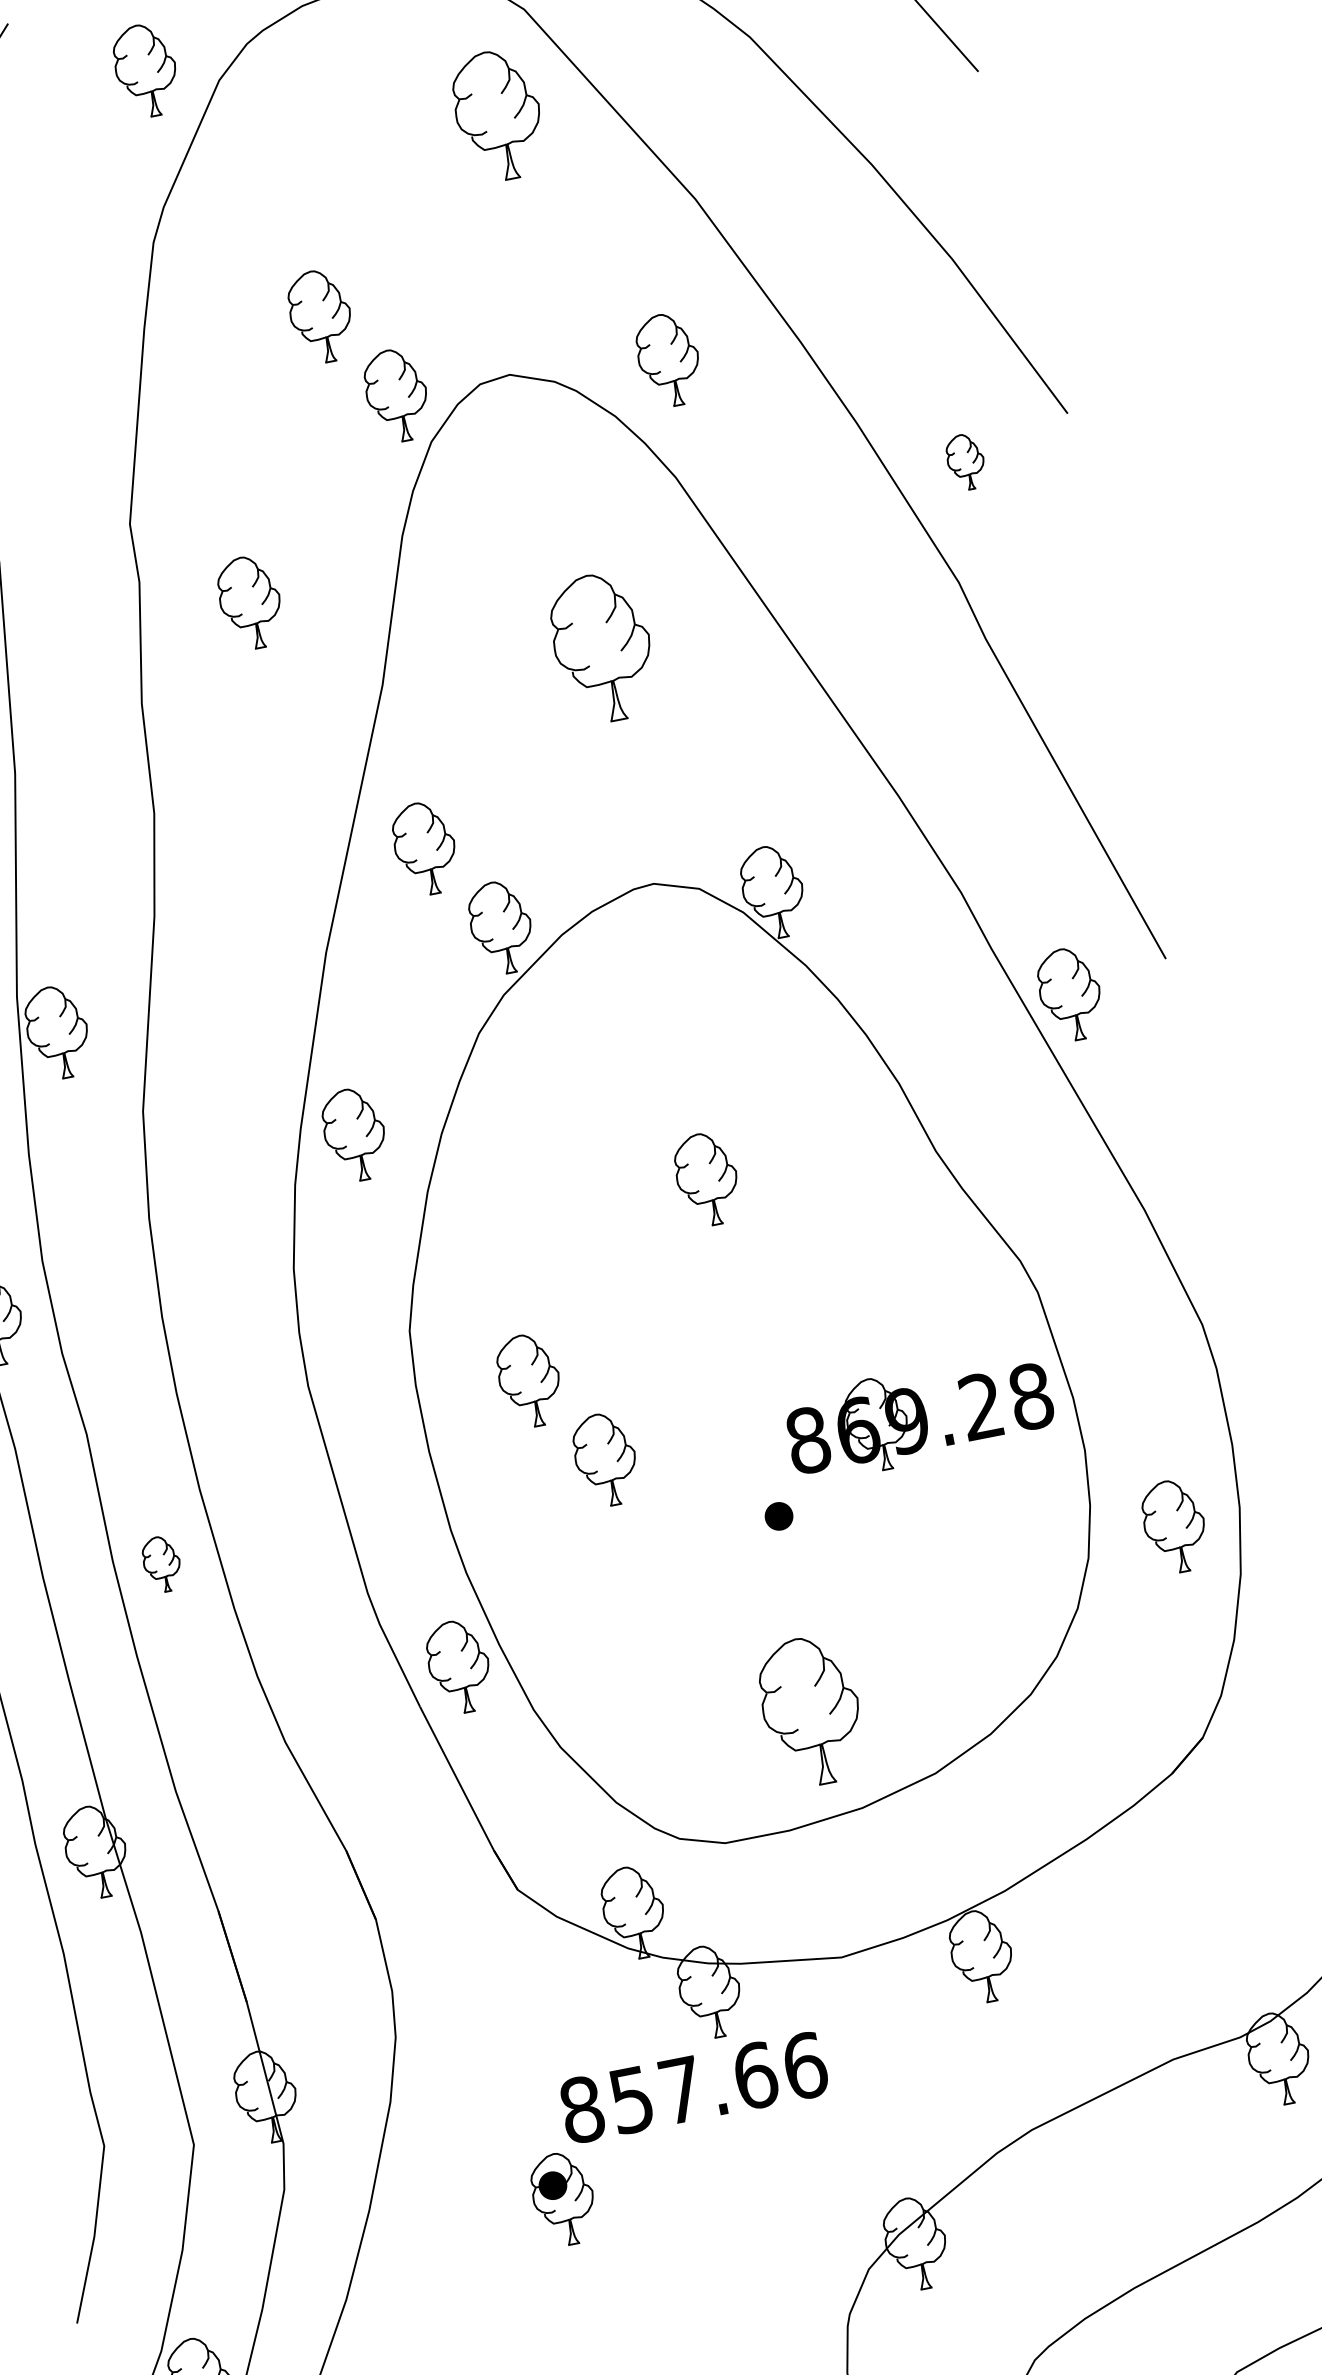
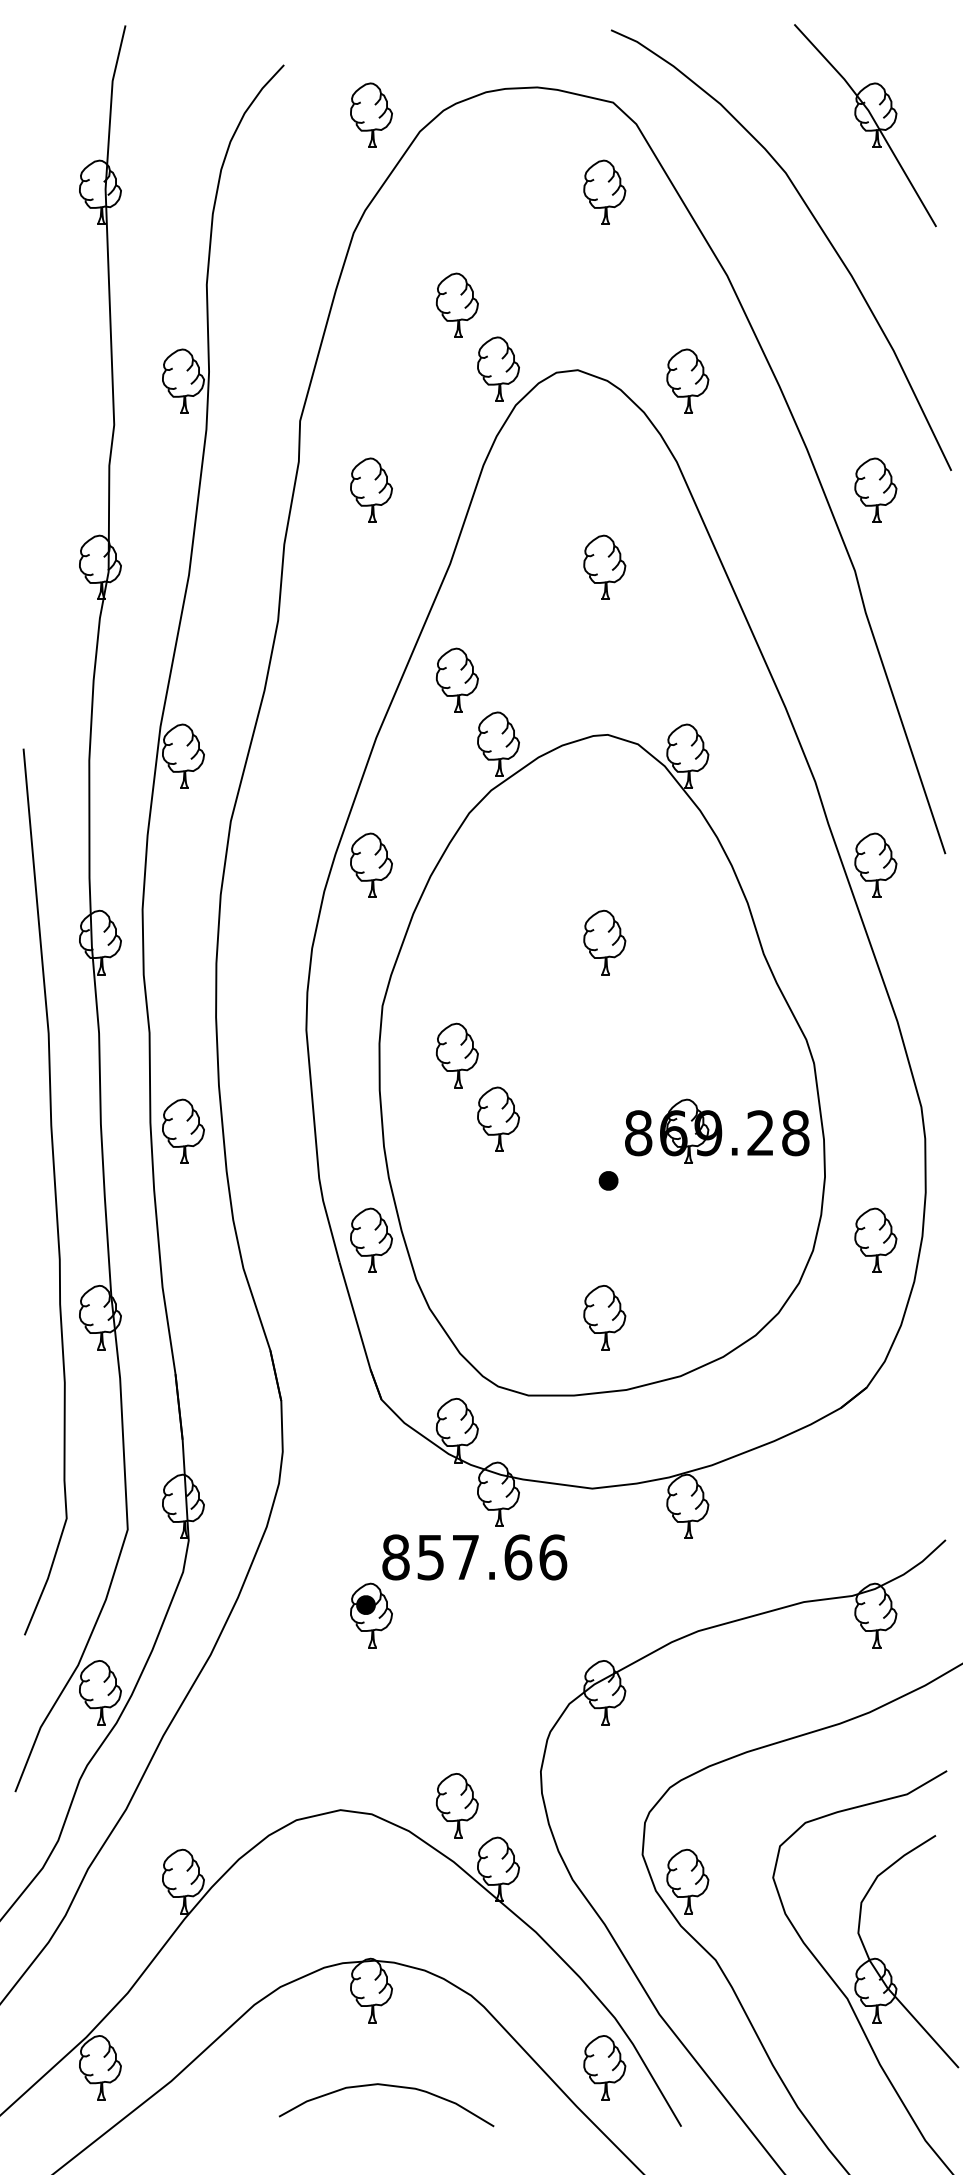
part: (497, 113) -> (604, 191), size x0.71
part: (965, 461) -> (875, 489), size x1.67
part: (602, 645) -> (604, 566), size x0.62
part: (161, 1563) -> (183, 1130), size x1.67
part: (811, 1711) -> (604, 1317), size x0.62

